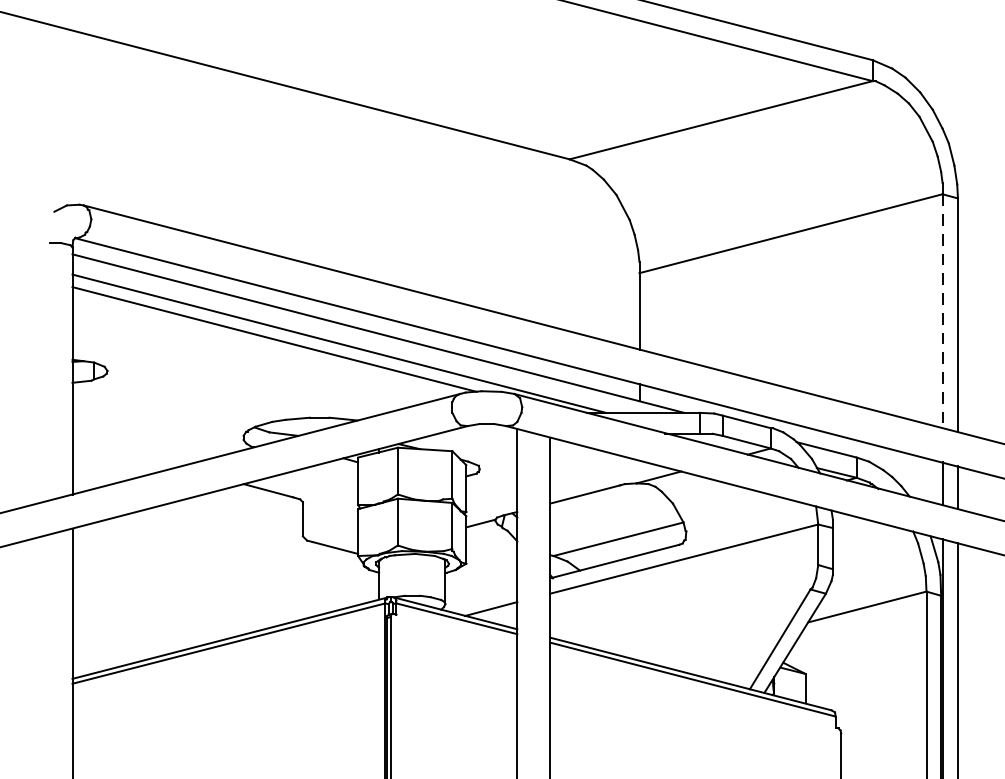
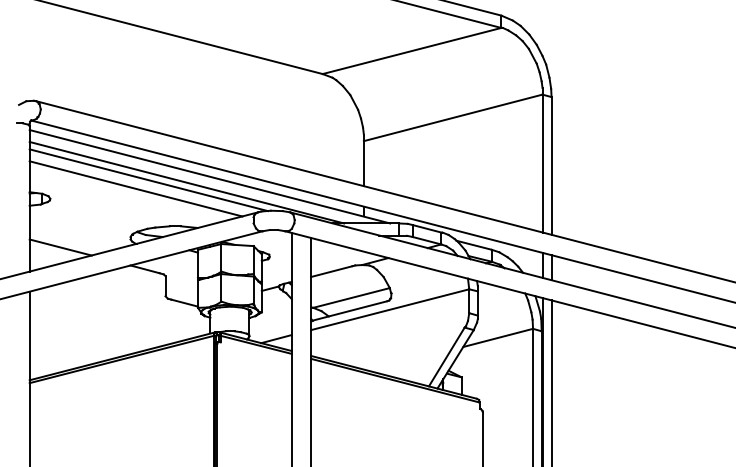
line: (942, 311) -> (542, 163), dashed -> solid
line: (252, 353) -> (135, 188), added
line: (124, 453) -> (60, 247), added

